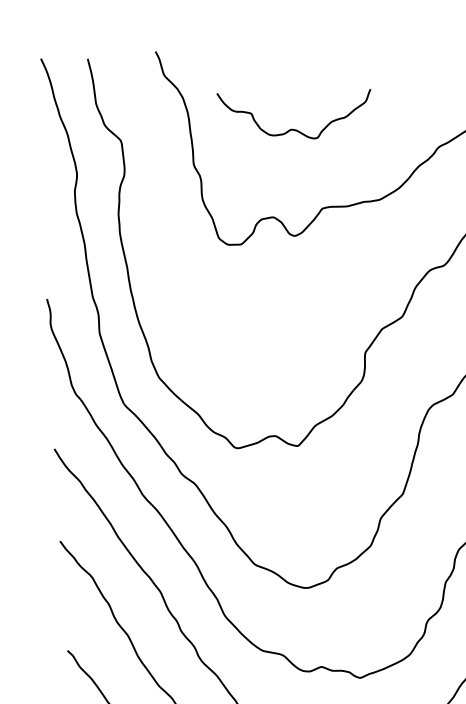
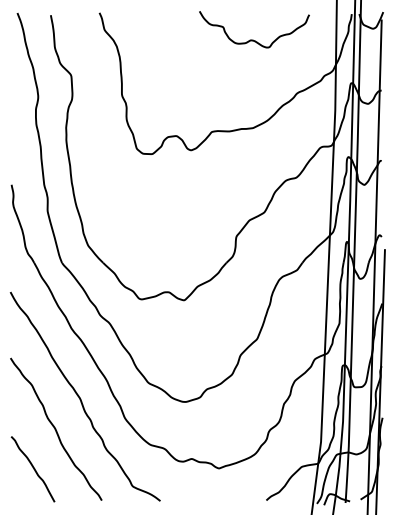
curve: (294, 128) -> (253, 39), moved

